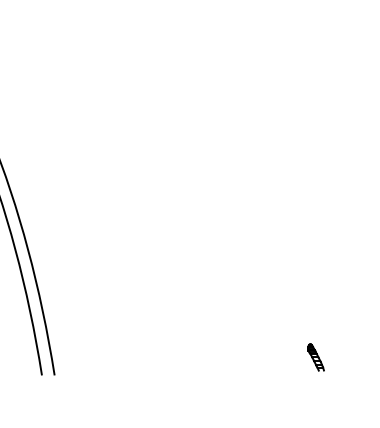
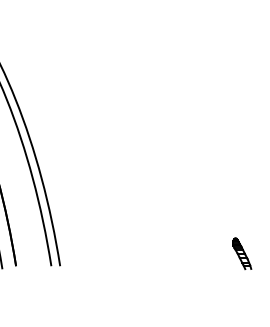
part: (316, 357) -> (242, 253), size x1.67

